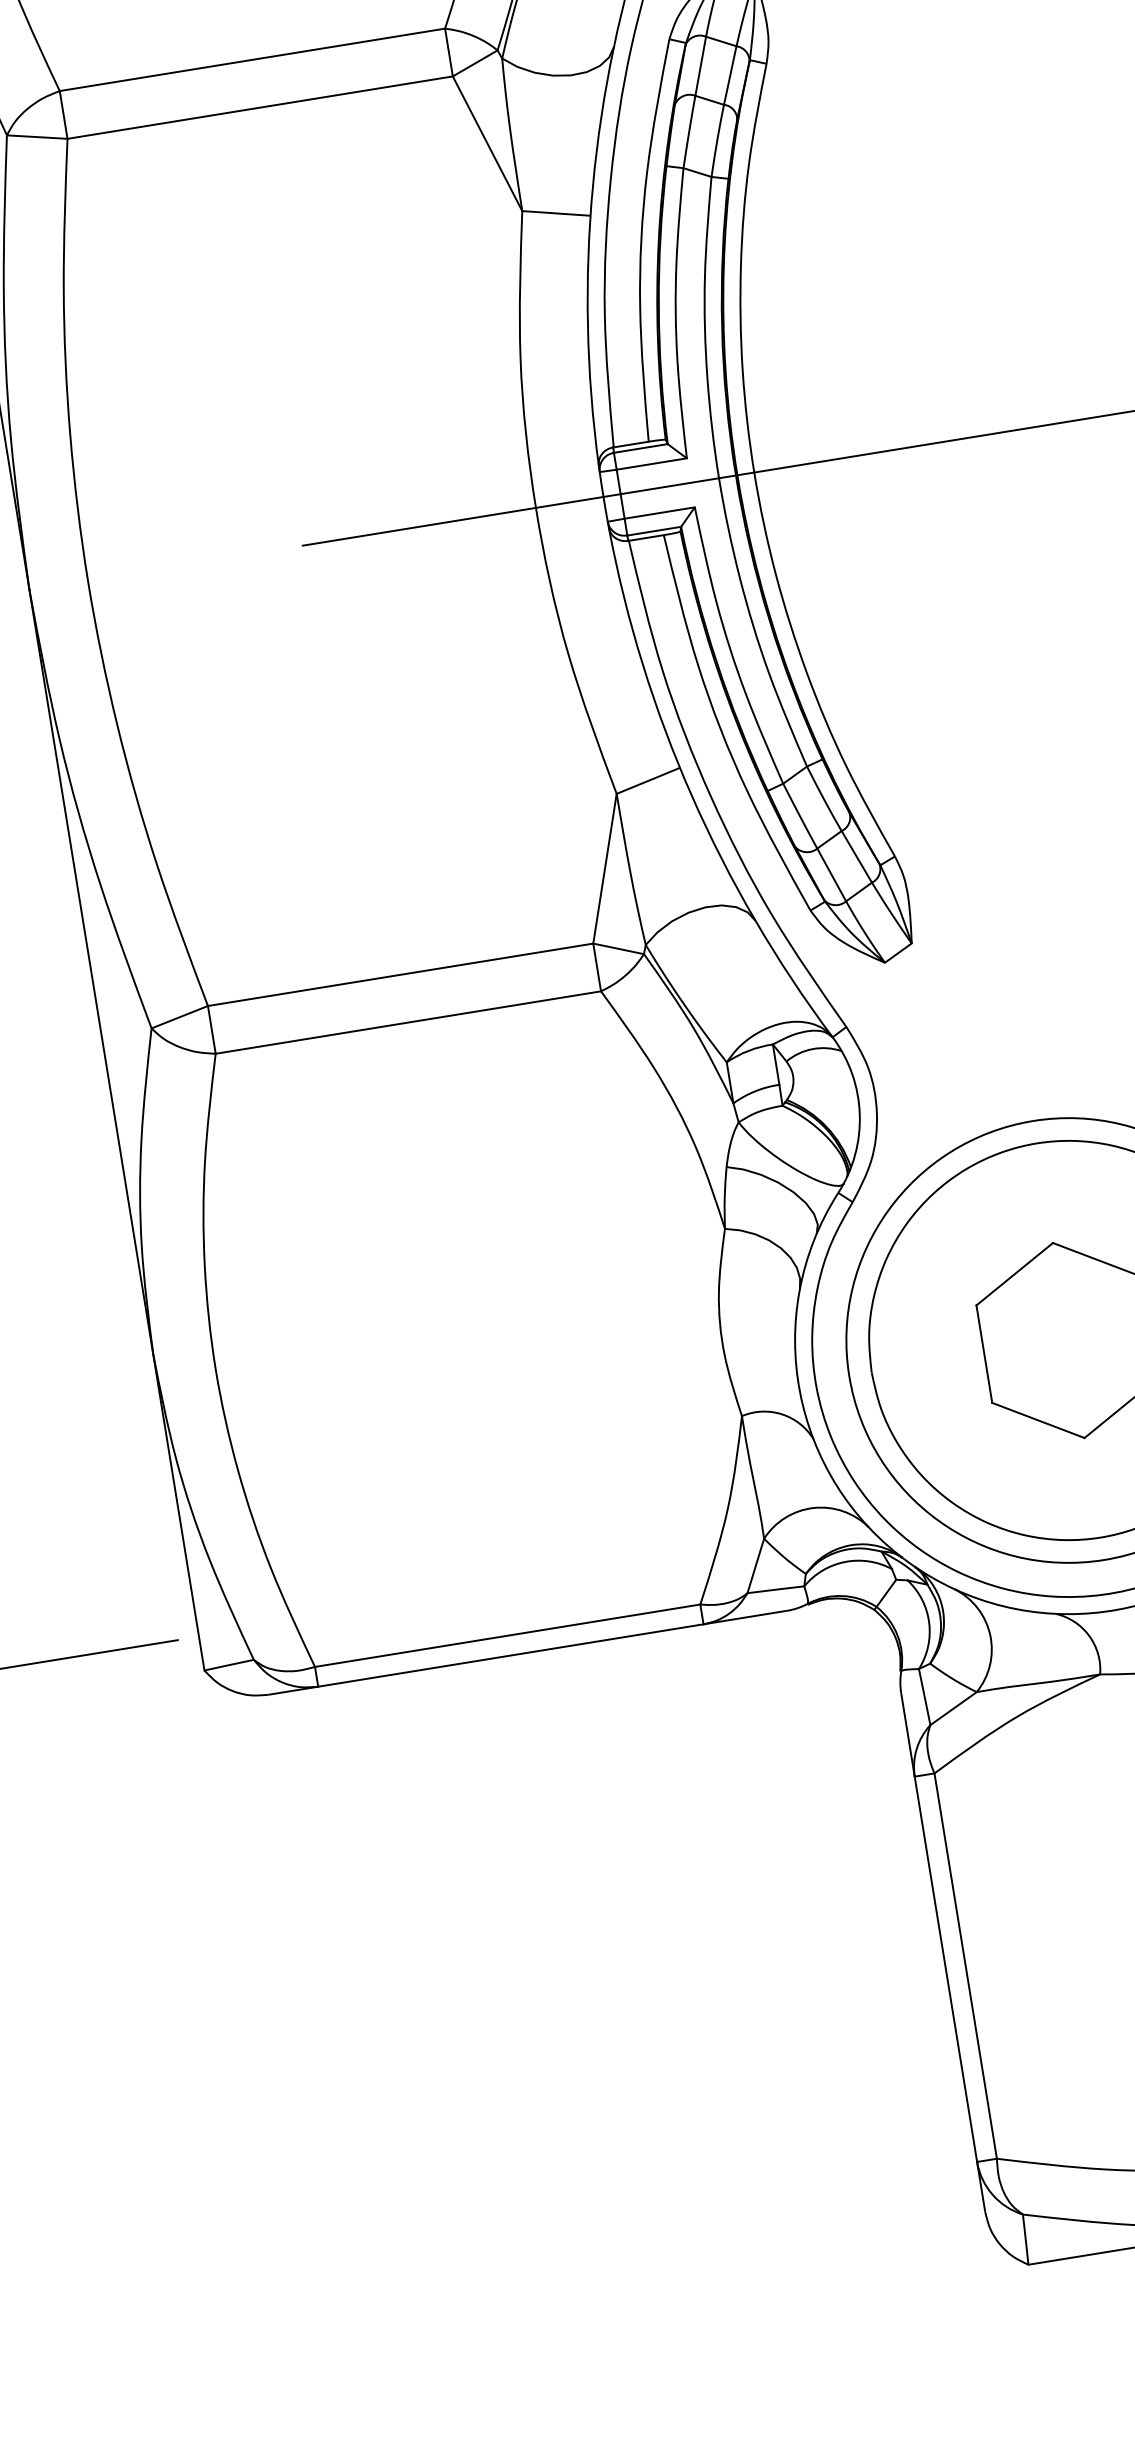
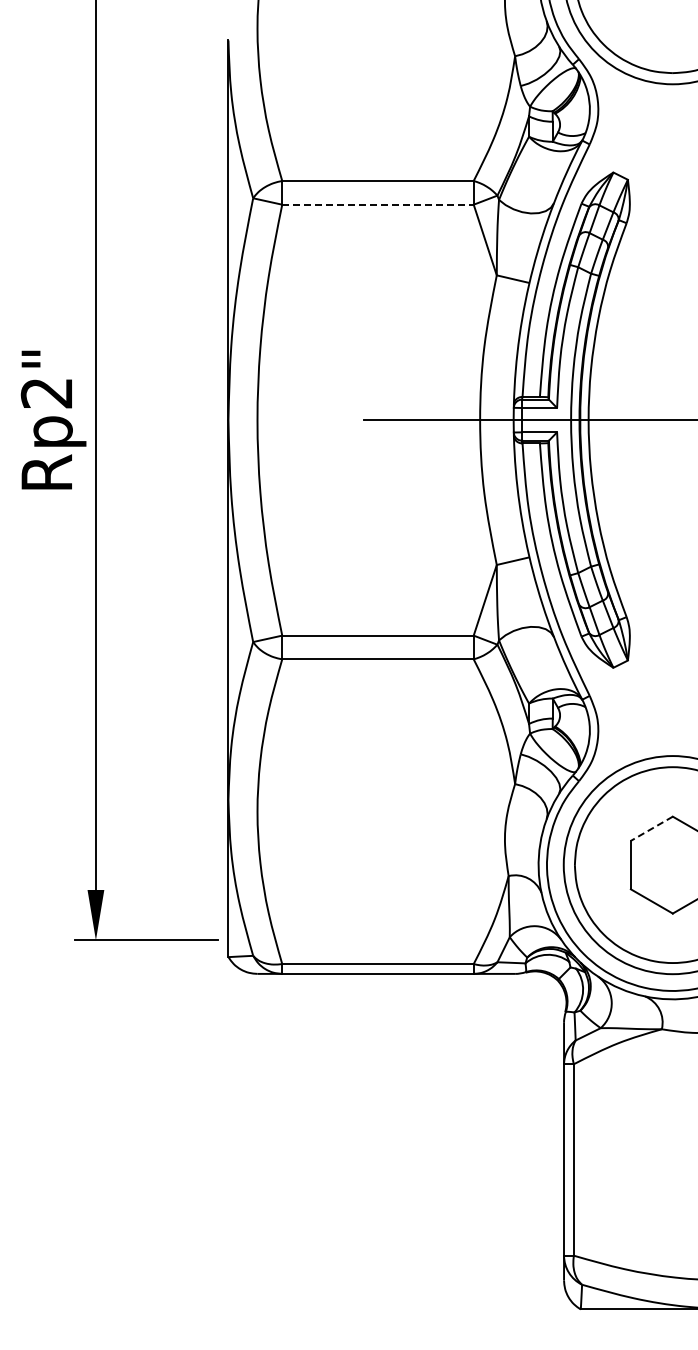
line: (259, 107) -> (377, 204), solid -> dashed
line: (1014, 1275) -> (651, 829), solid -> dashed

